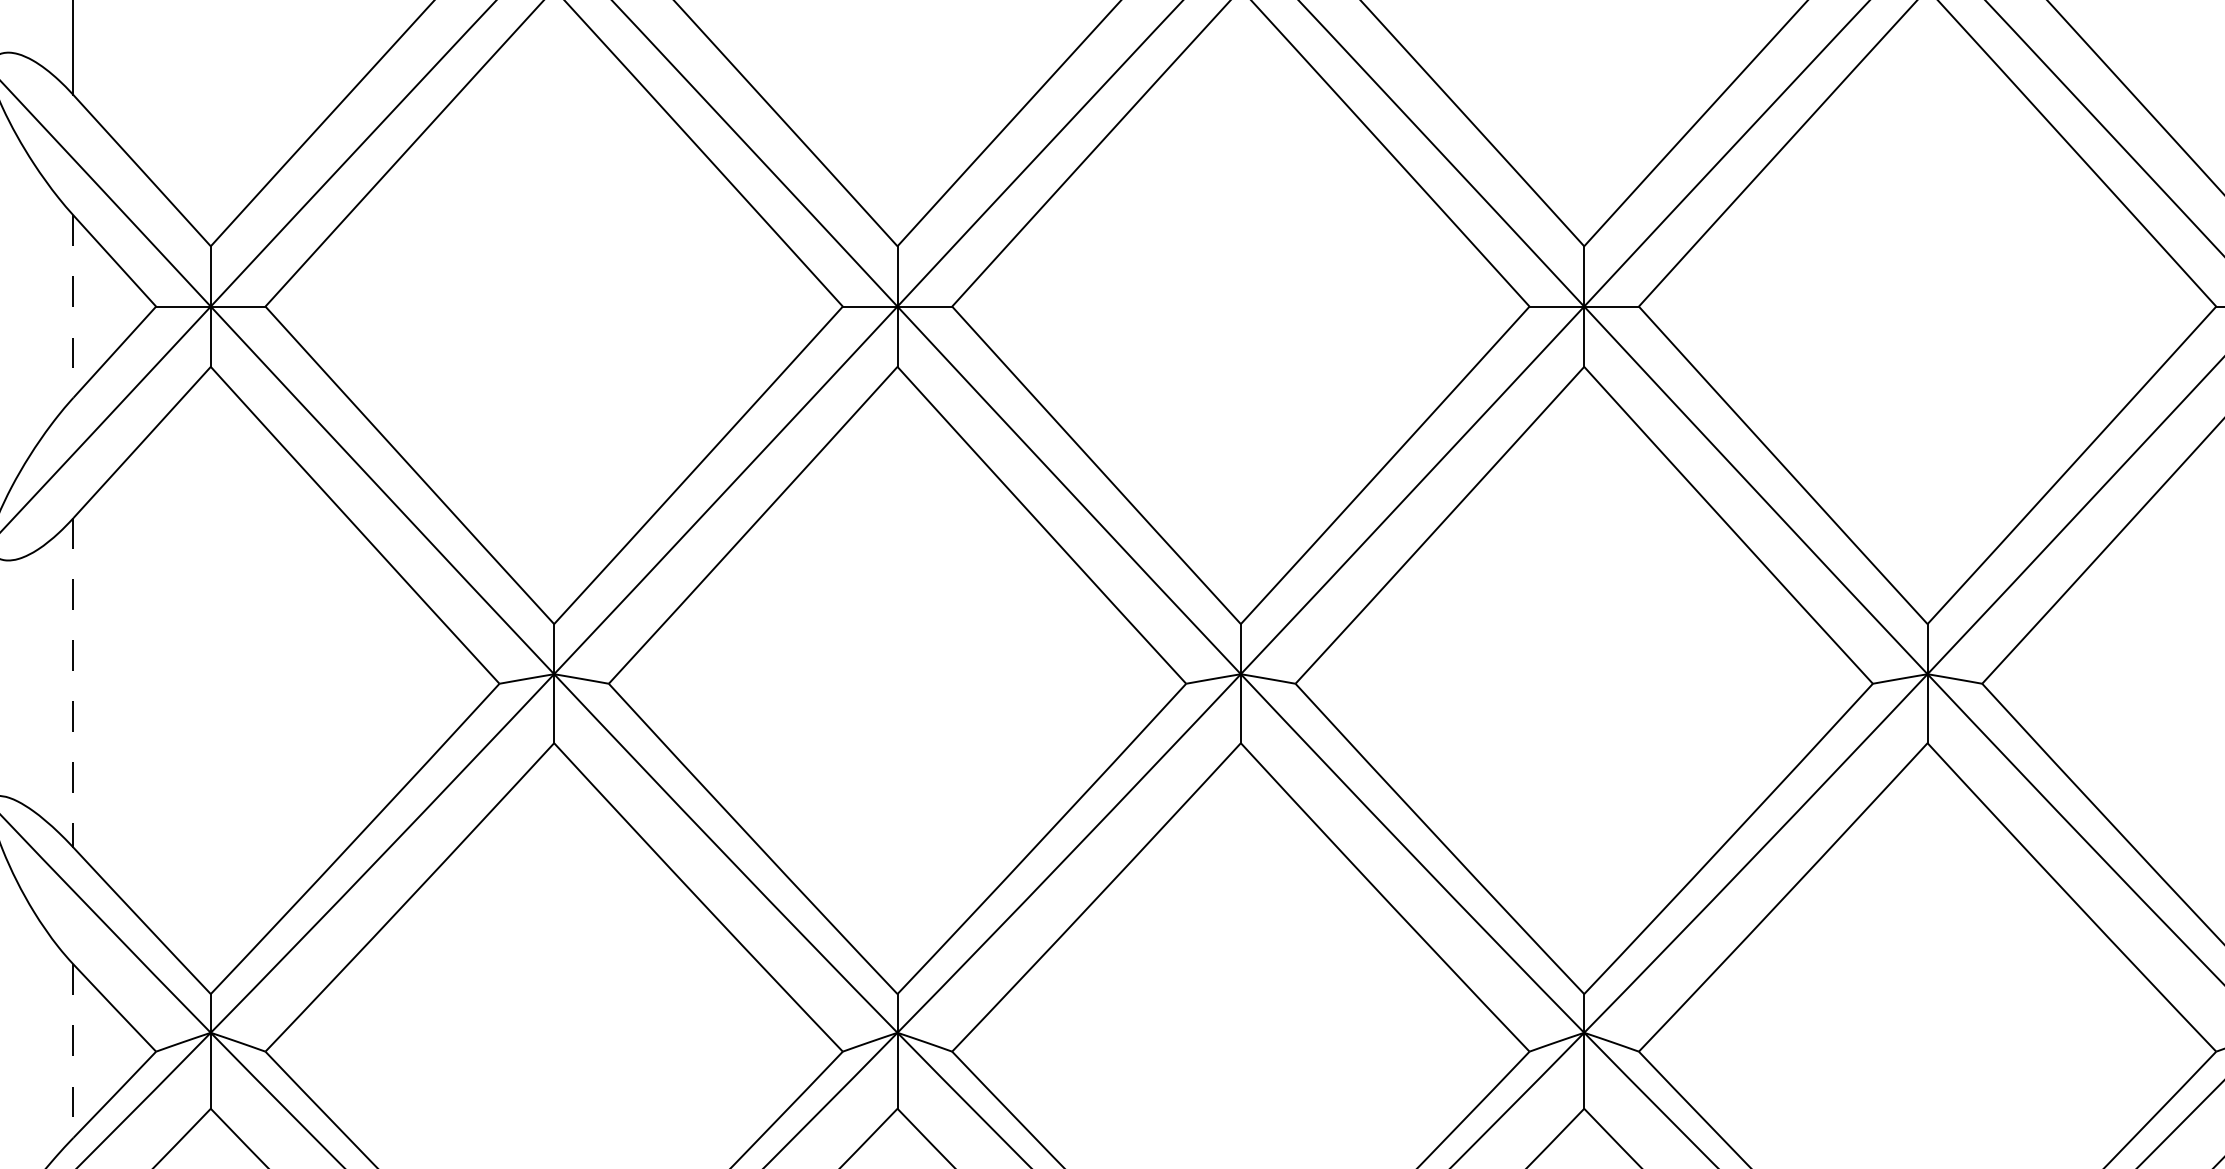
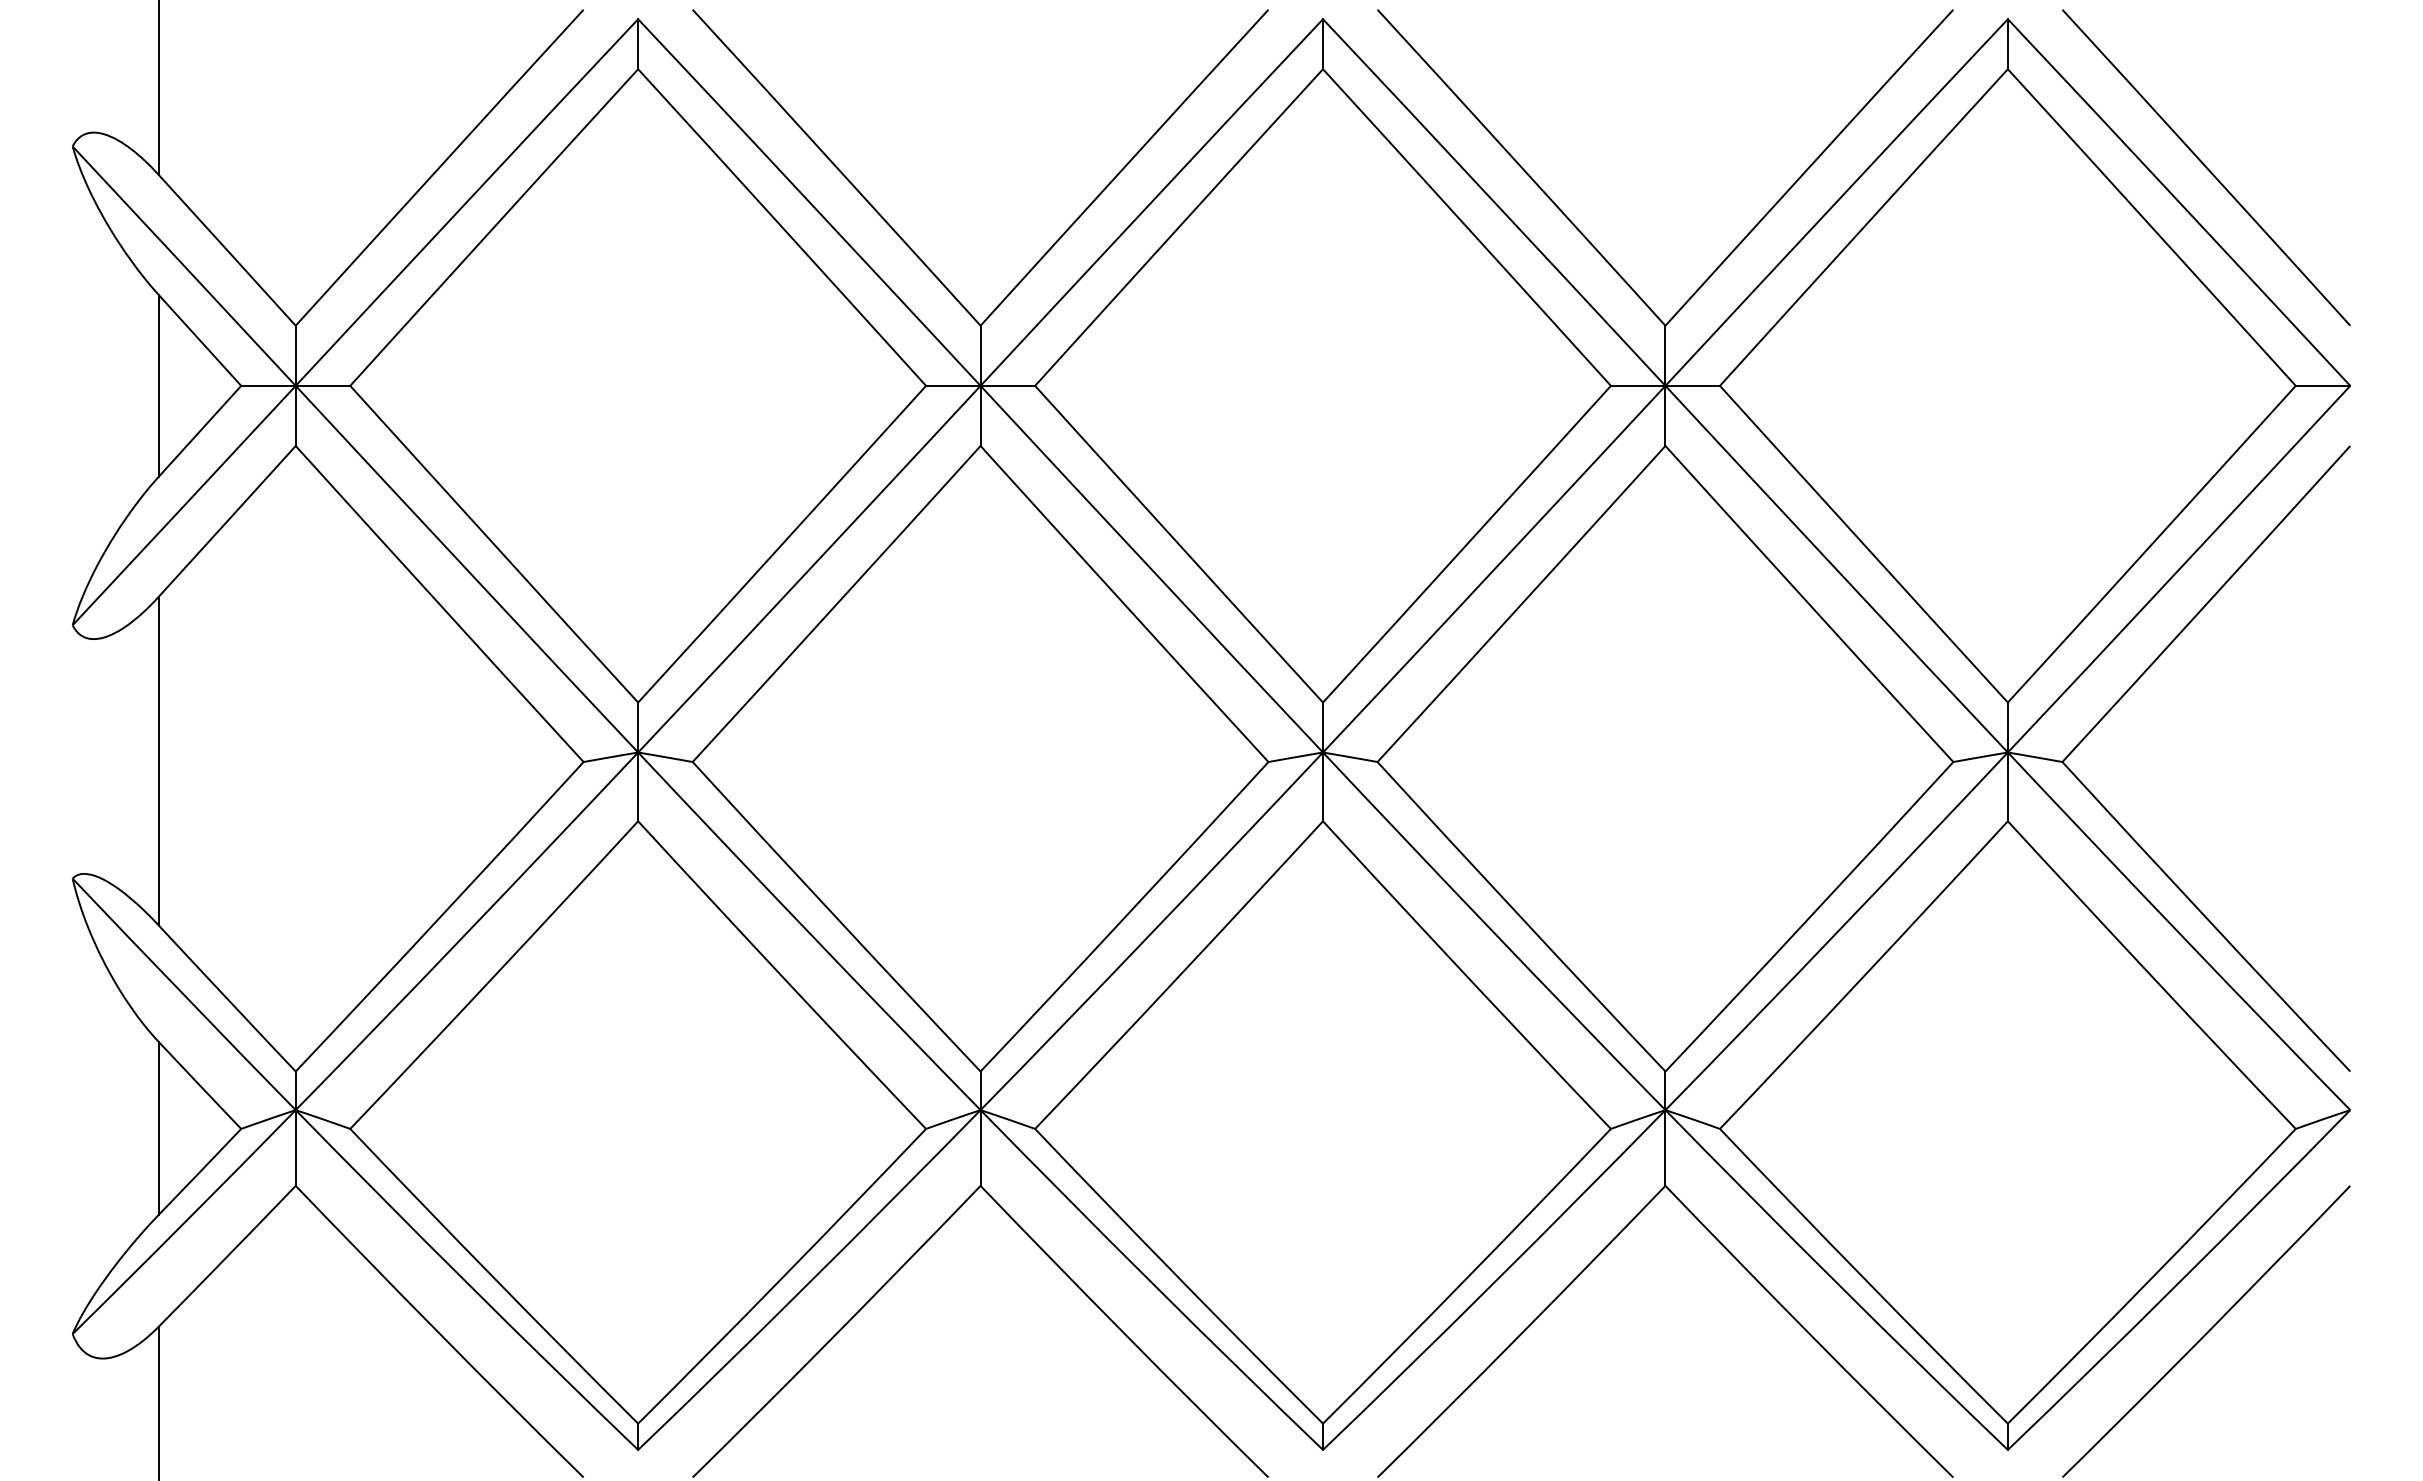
line: (73, 306) -> (158, 385), dashed -> solid
line: (73, 683) -> (158, 761), dashed -> solid
line: (73, 1051) -> (158, 1128), dashed -> solid

